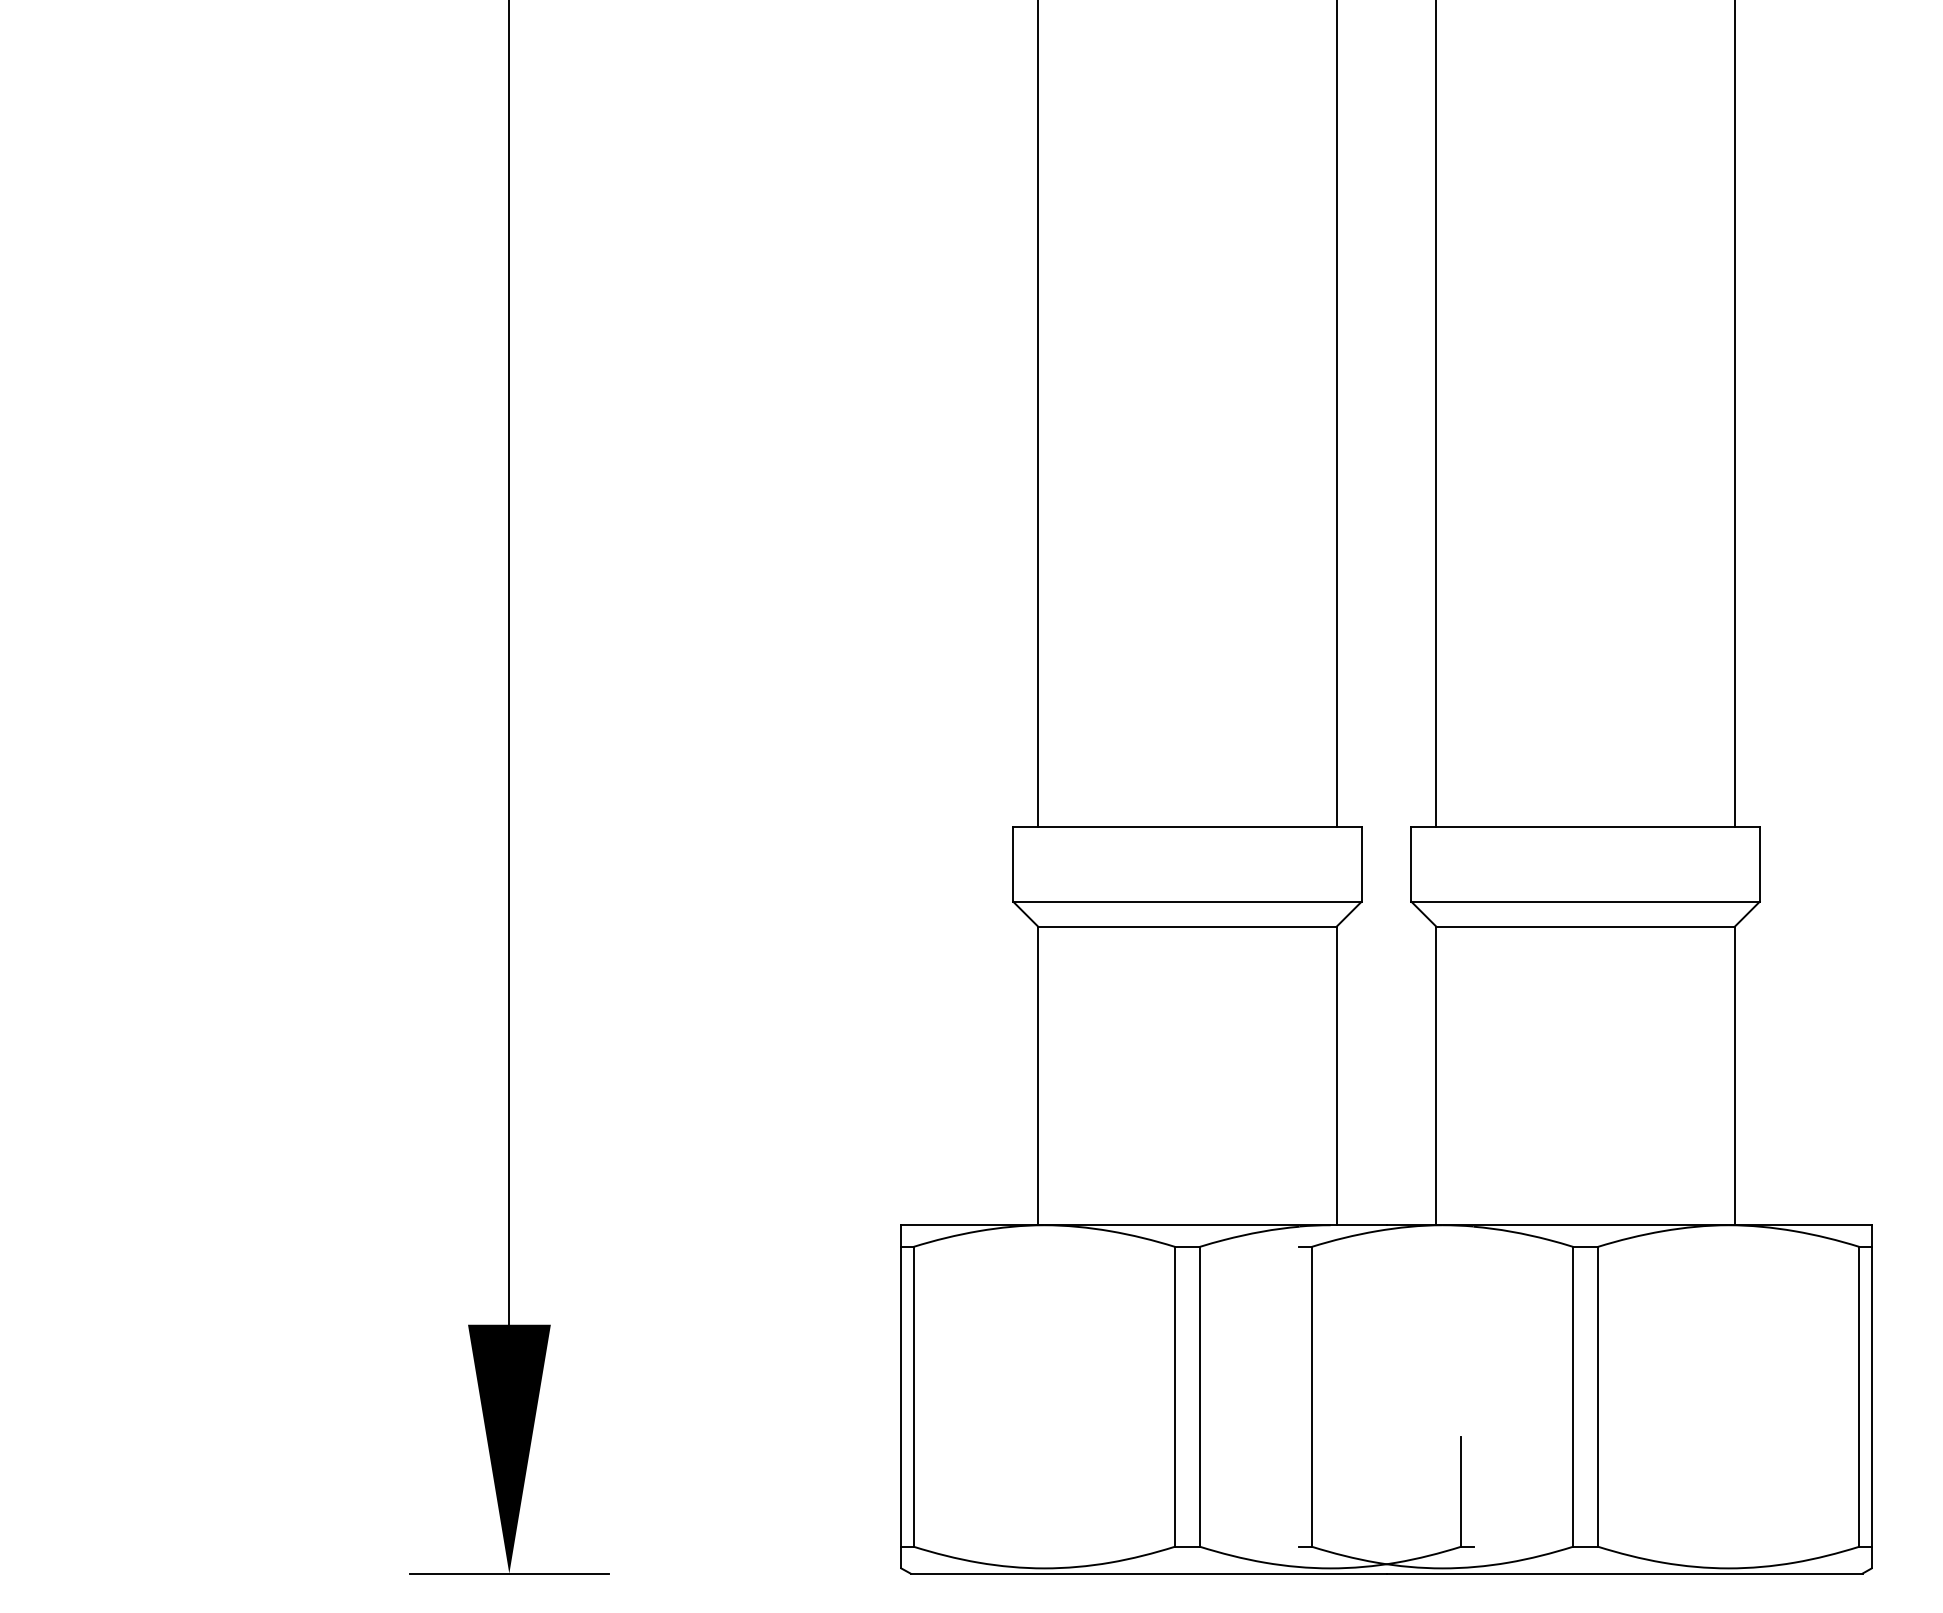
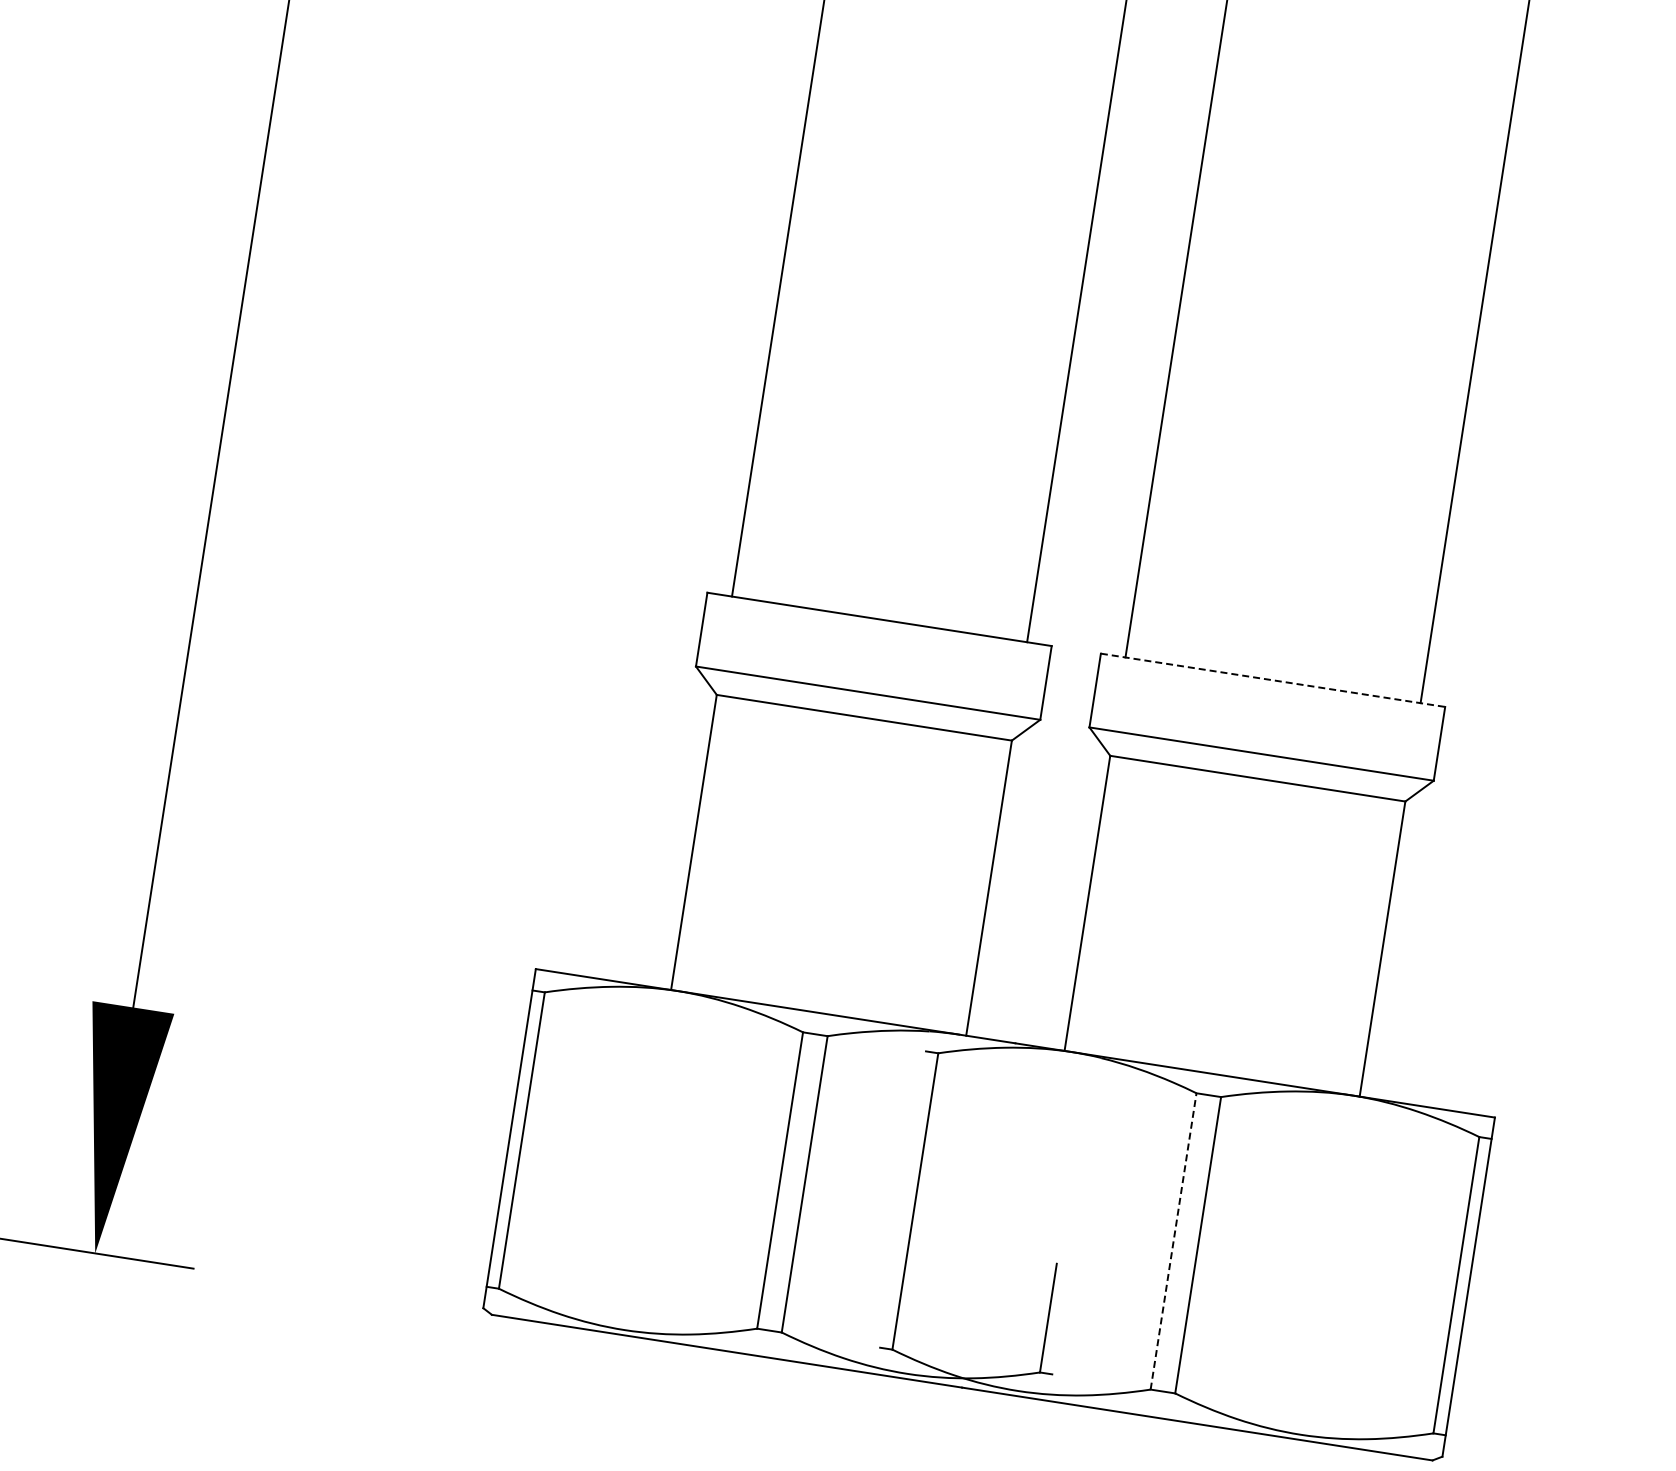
line: (1586, 827) -> (1273, 680), solid -> dashed
line: (1573, 1396) -> (1173, 1241), solid -> dashed

